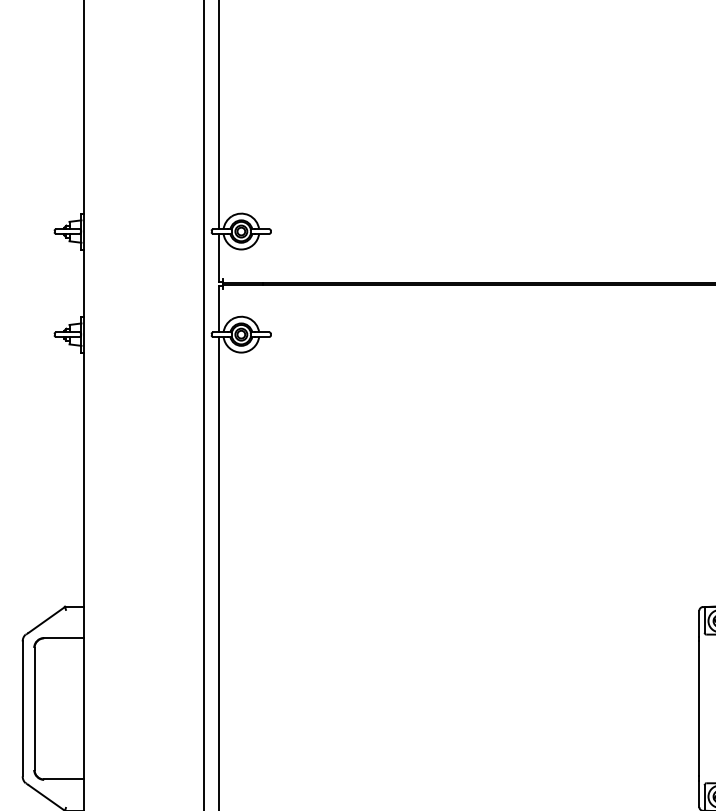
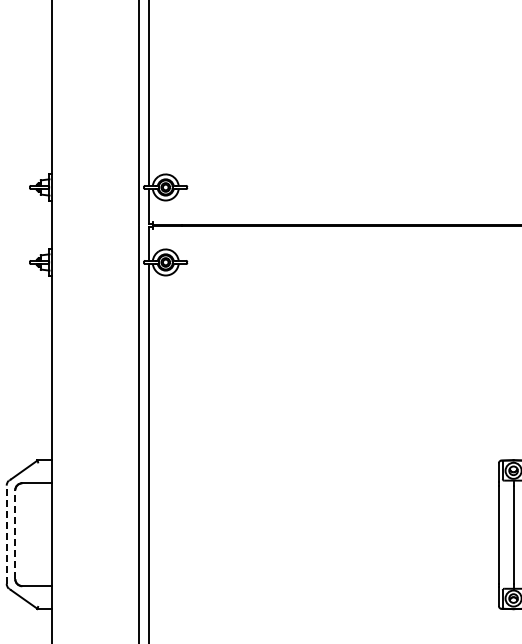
line: (22, 708) -> (6, 534), solid -> dashed
line: (34, 708) -> (15, 534), solid -> dashed

